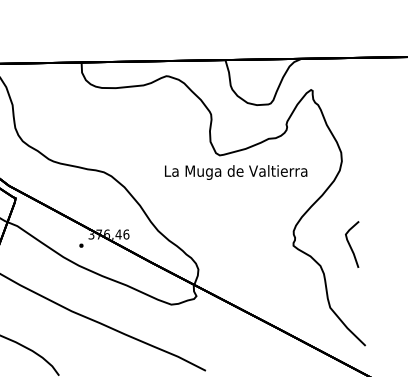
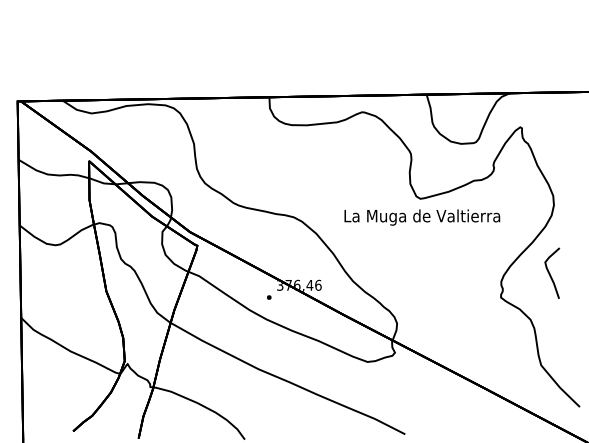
text: (236, 172) -> (422, 217), moved
curve: (350, 244) -> (550, 273), moved

